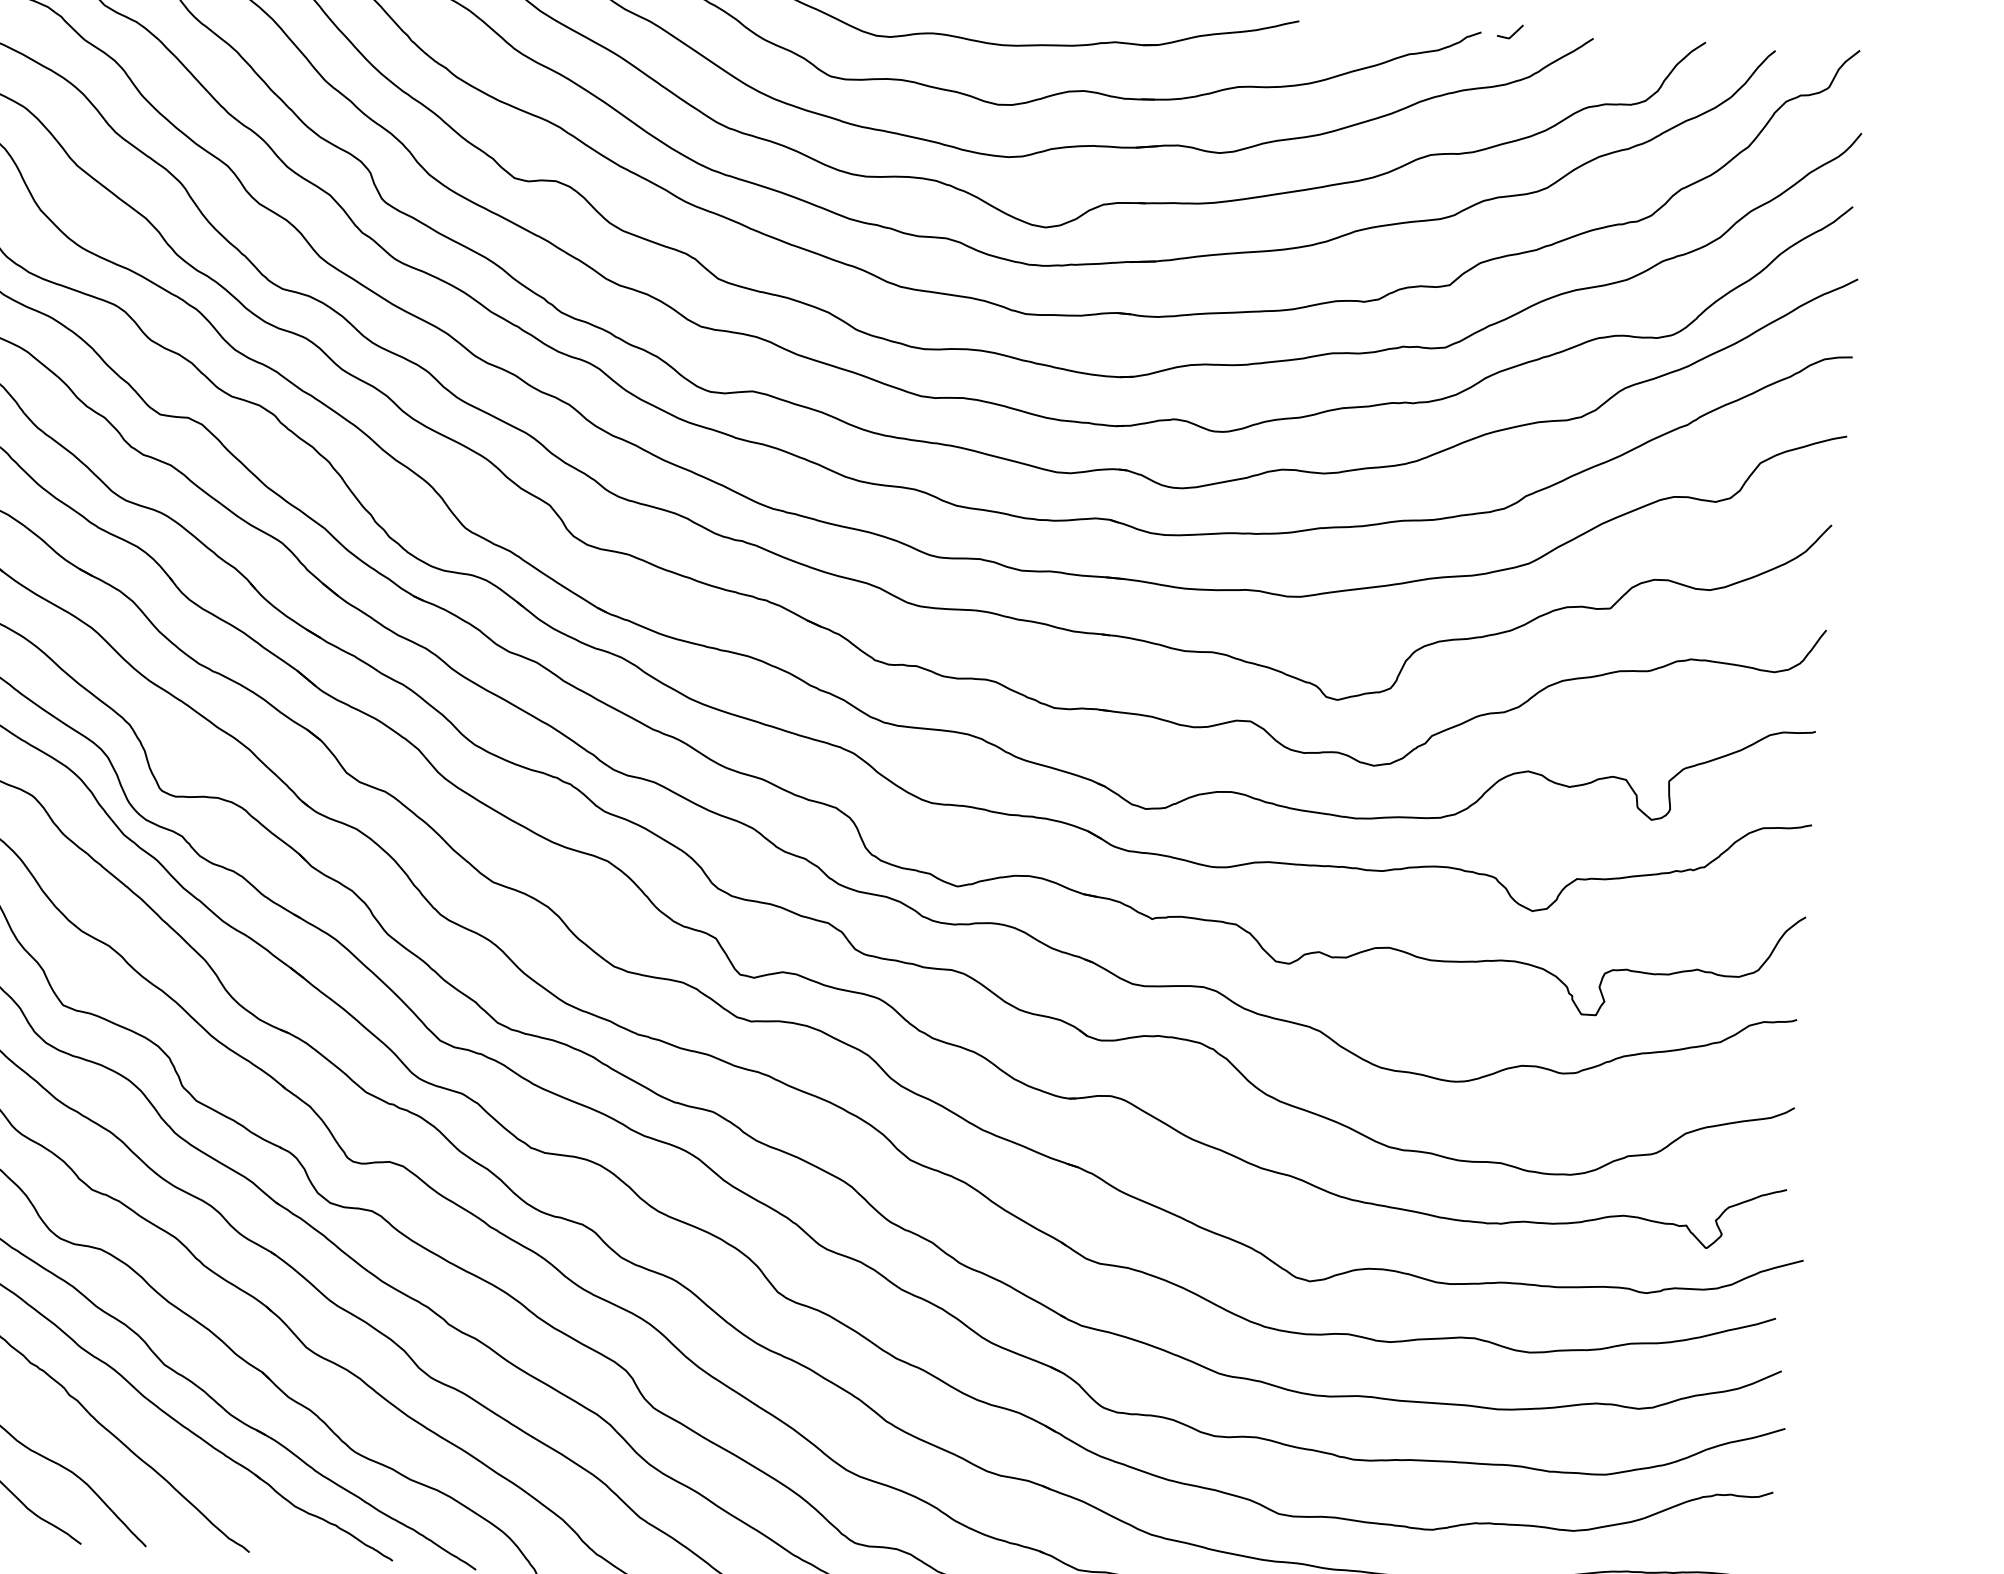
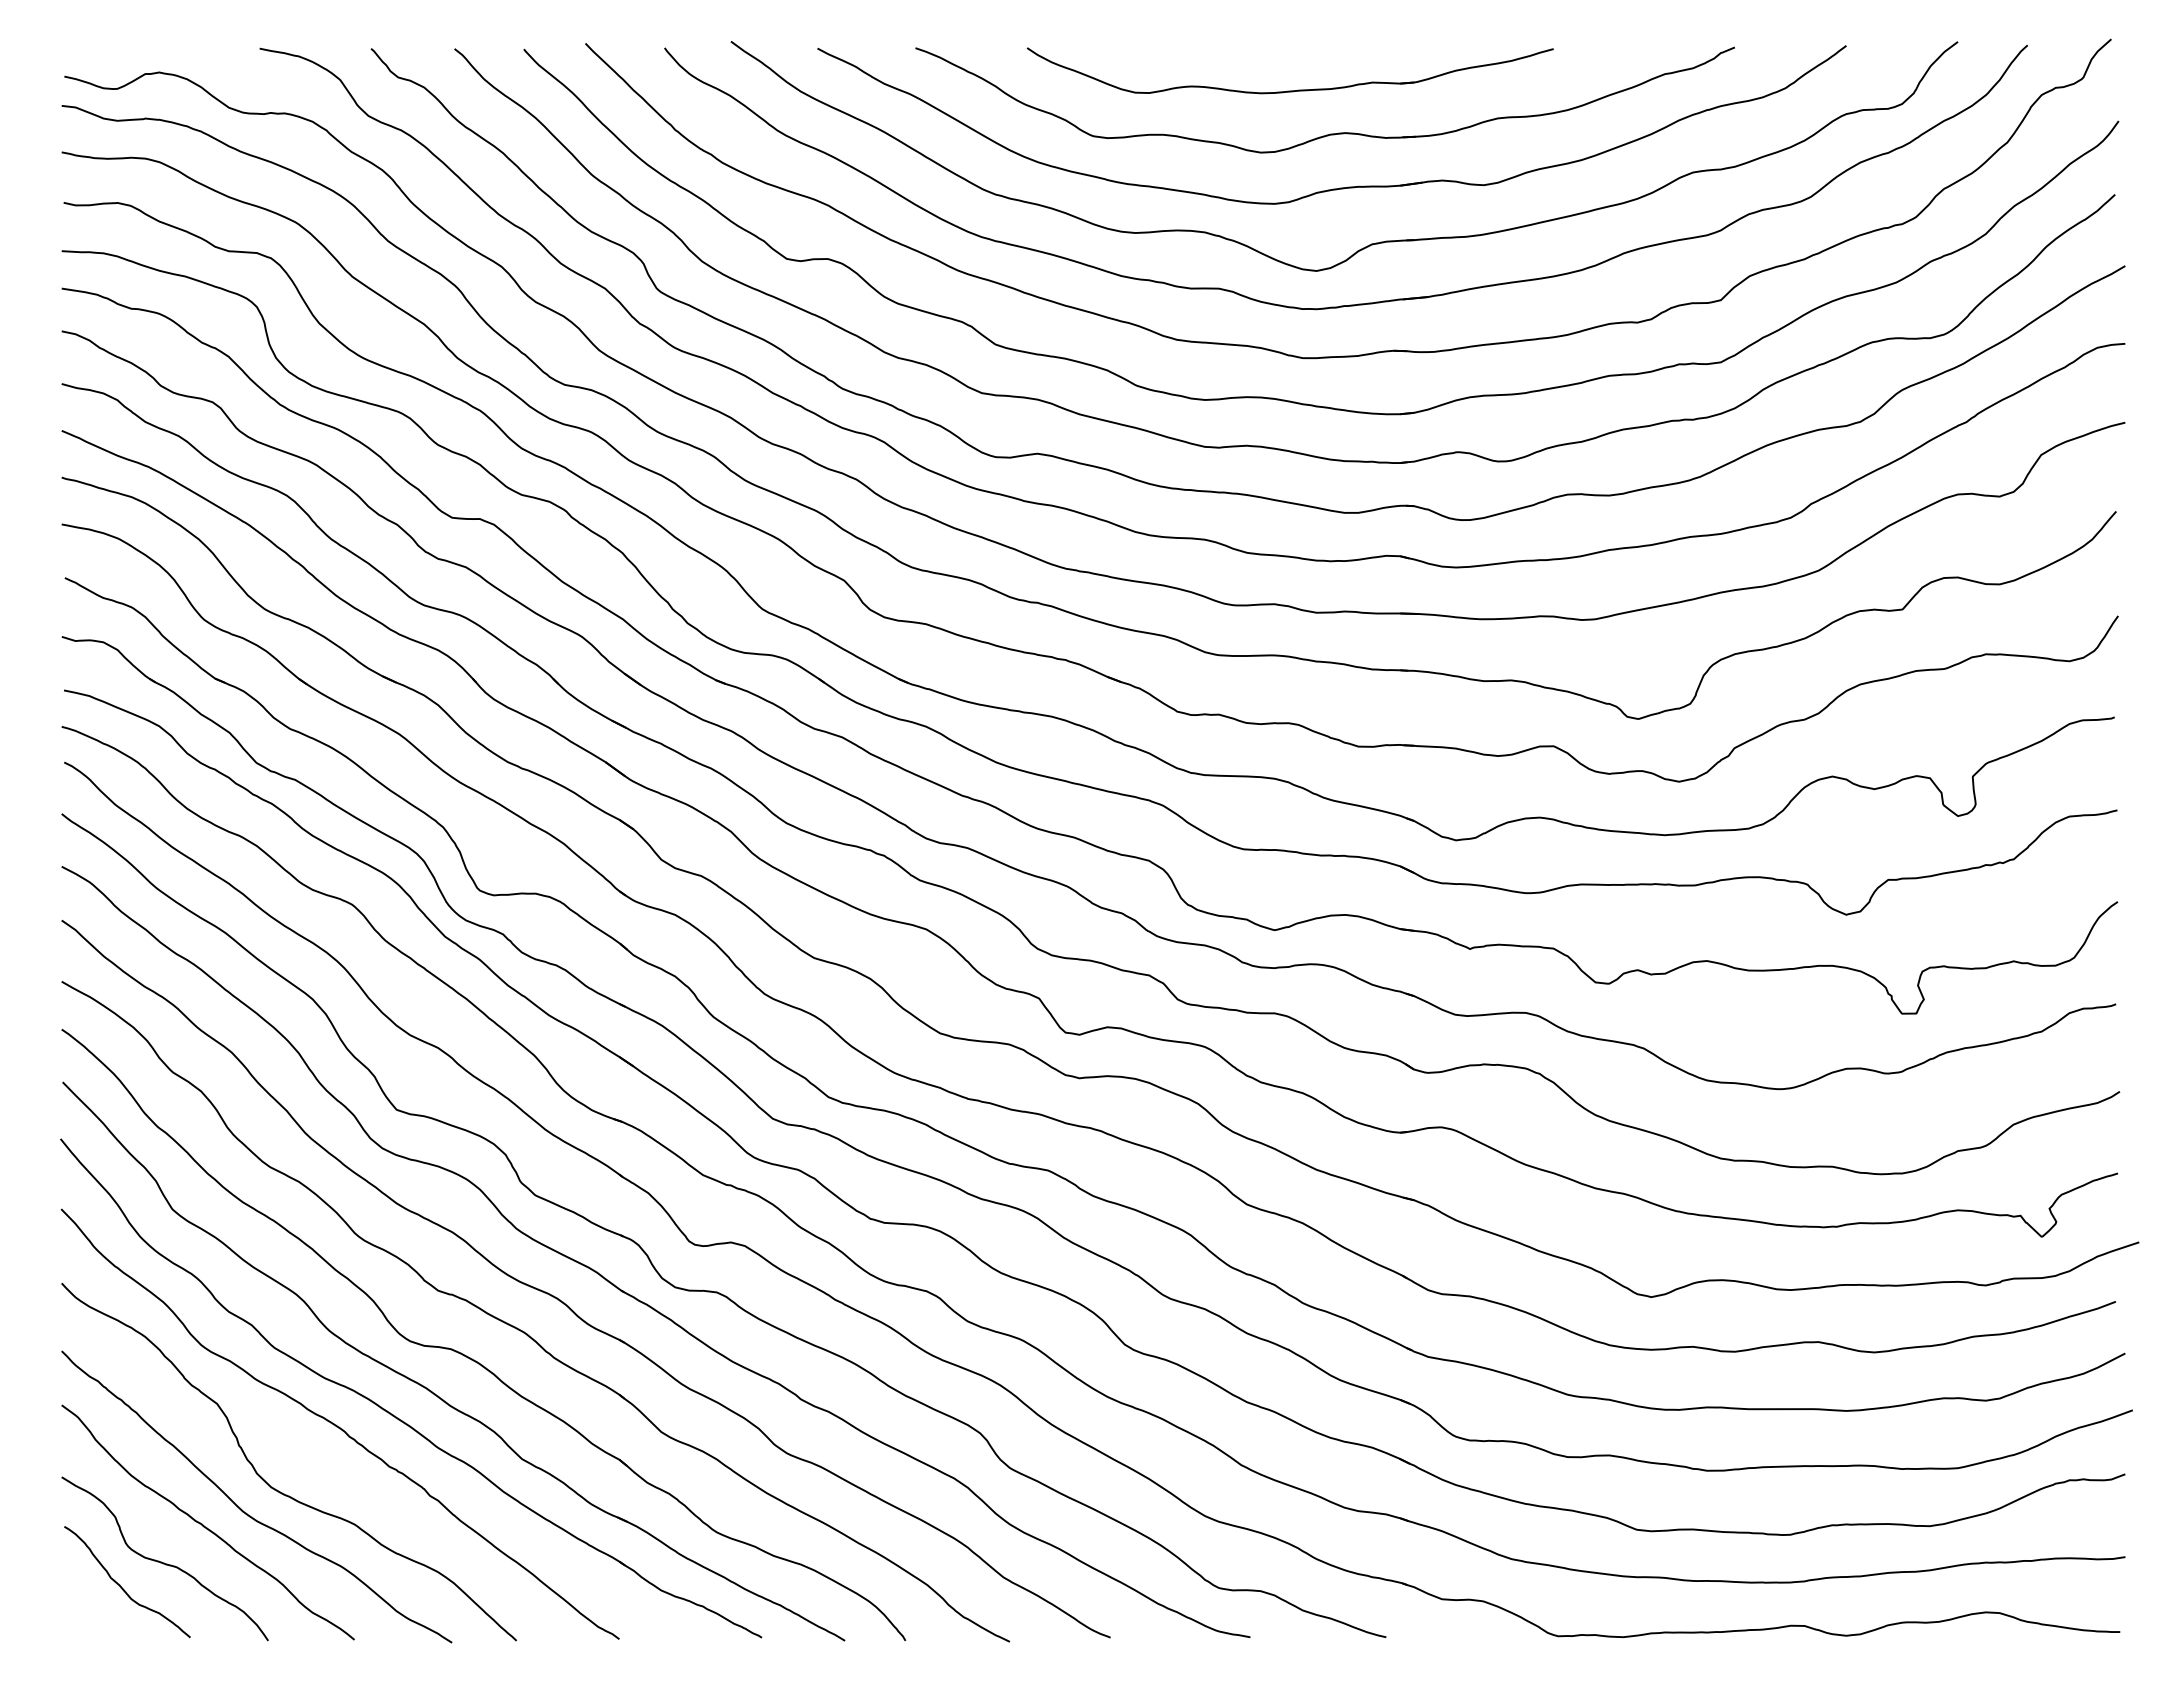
line: (1513, 33) -> (1766, 46), removed

